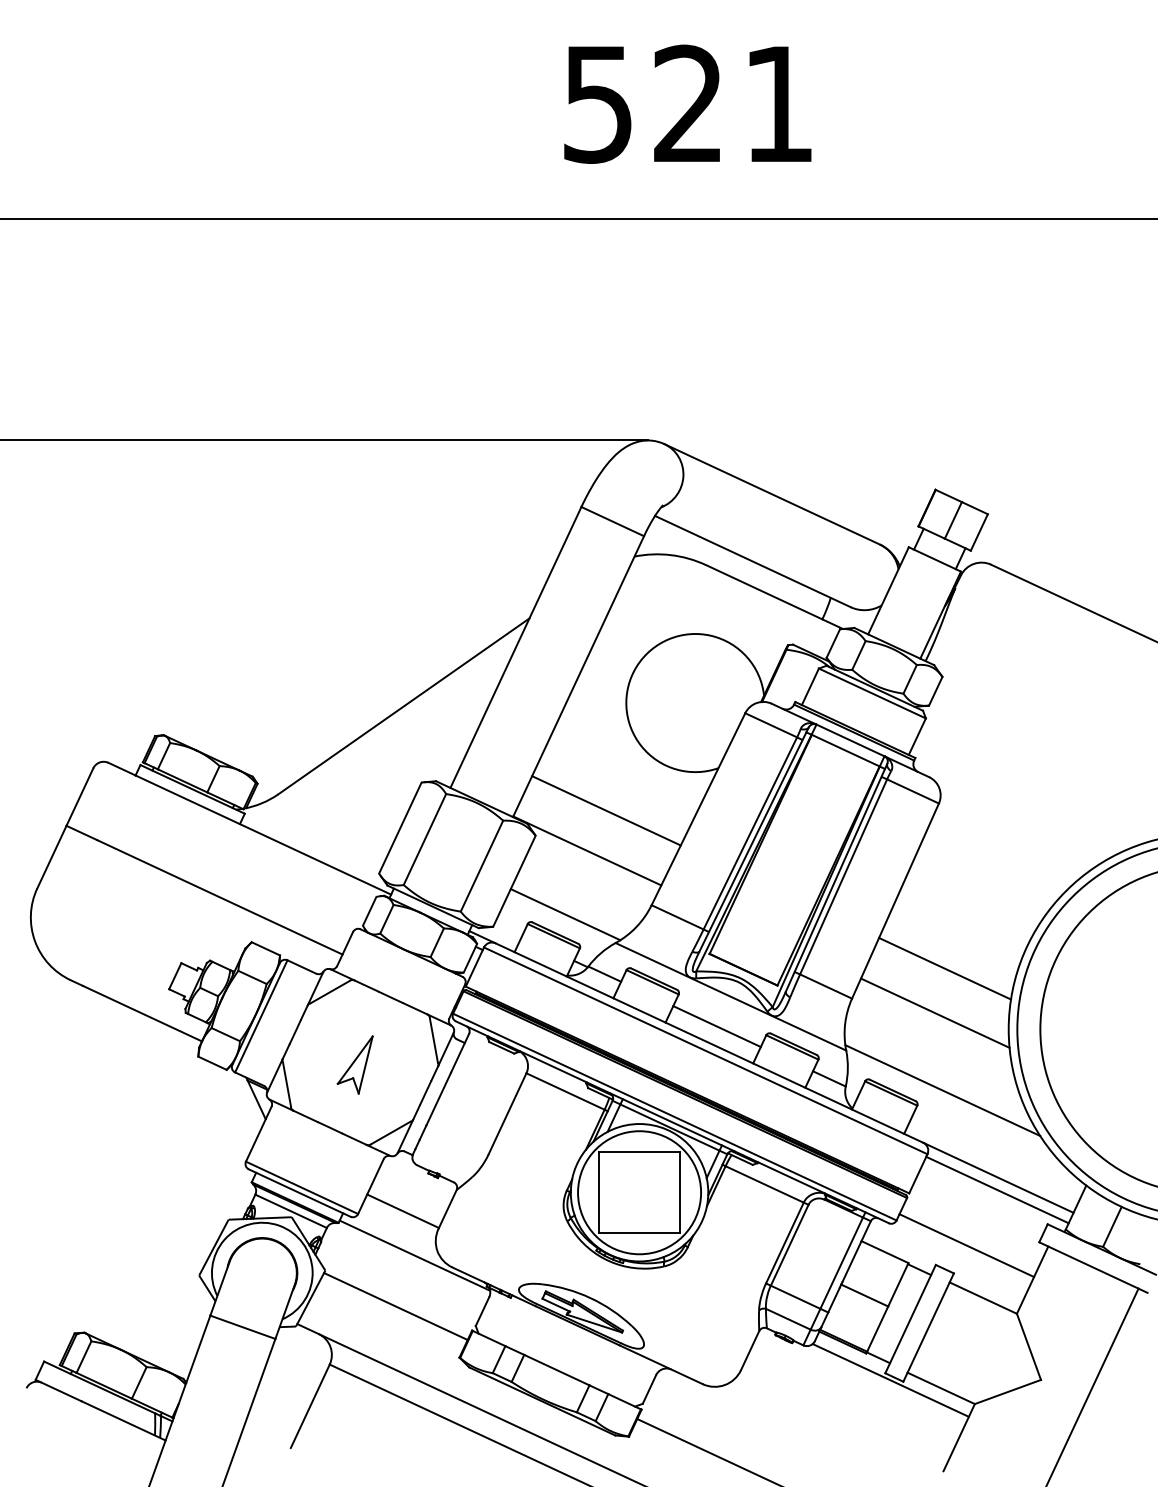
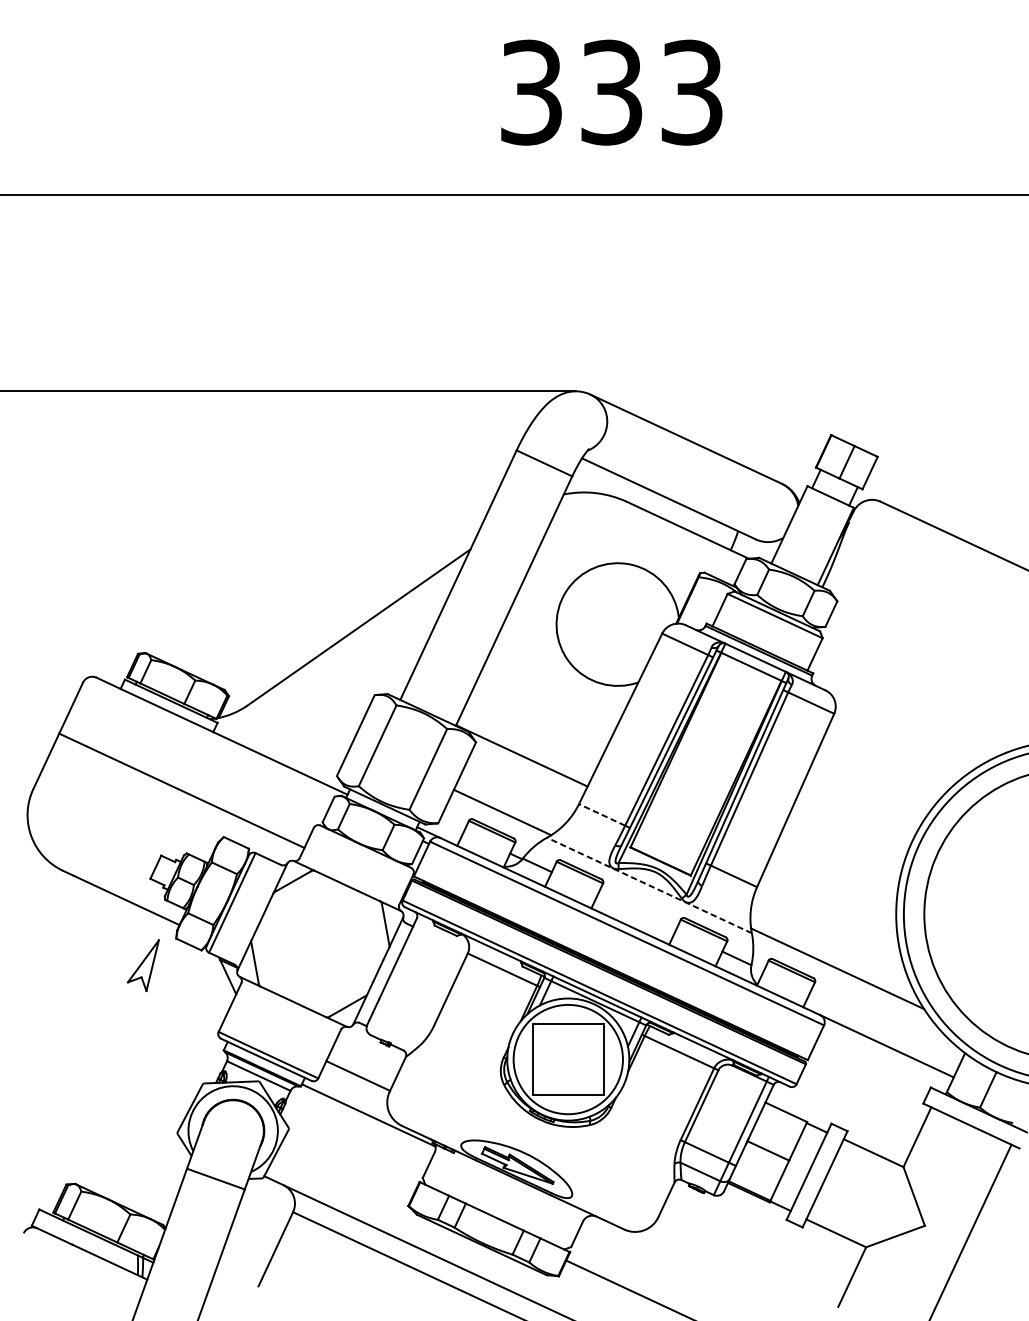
text: (688, 103) -> (611, 91), 521 -> 333
line: (606, 810) -> (538, 720), removed
line: (677, 917) -> (601, 815), solid -> dashed
line: (945, 968) -> (840, 860), removed
line: (730, 996) -> (649, 885), solid -> dashed
line: (935, 1012) -> (831, 899), removed
line: (716, 1026) -> (636, 911), removed
part: (354, 1064) -> (142, 965), moved
line: (997, 1189) -> (886, 1056), removed
line: (966, 1245) -> (858, 1106), removed
line: (395, 1306) -> (351, 1160), removed
line: (890, 1380) -> (791, 1226), removed

